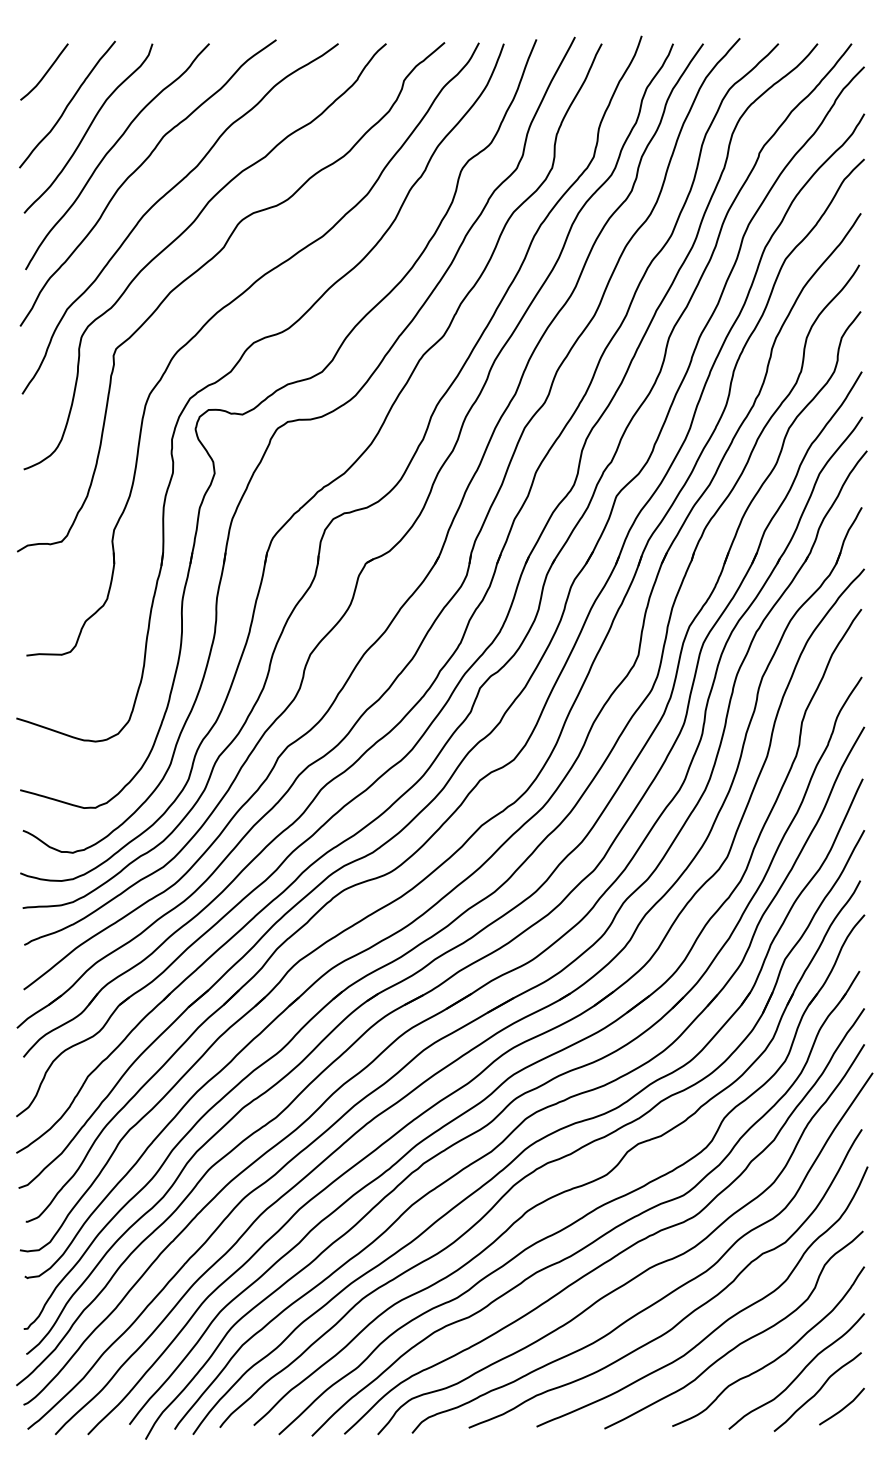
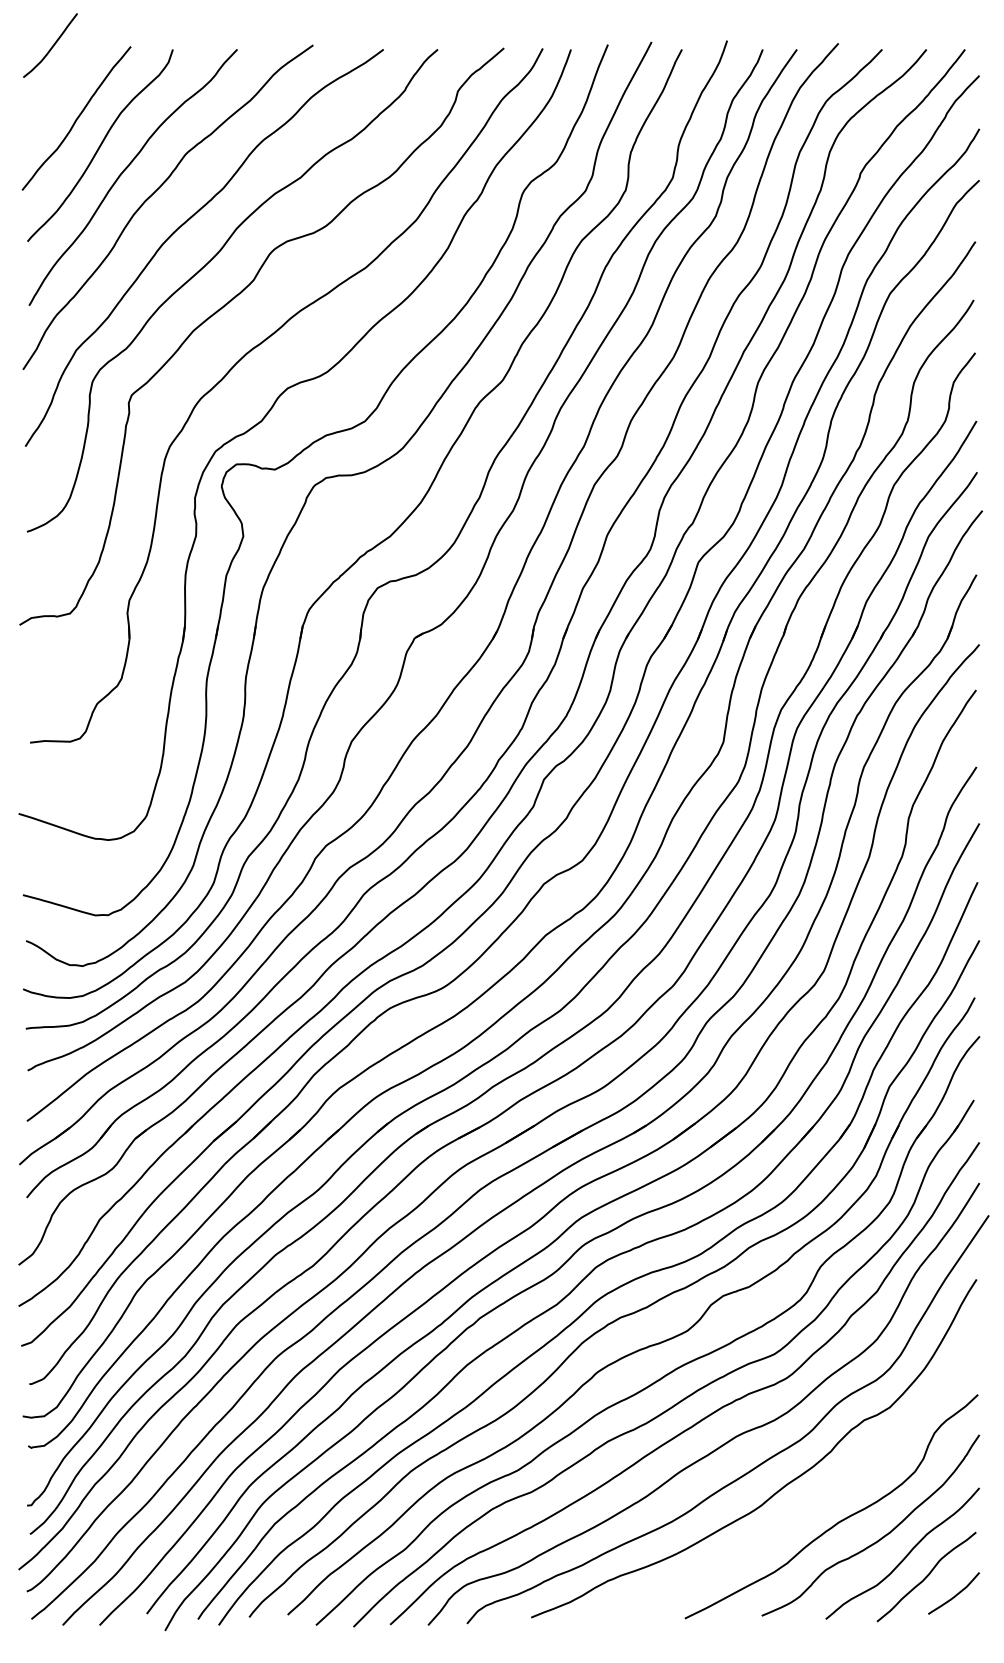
curve: (45, 72) -> (51, 46), moved
curve: (722, 1322) -> (818, 1498), removed

